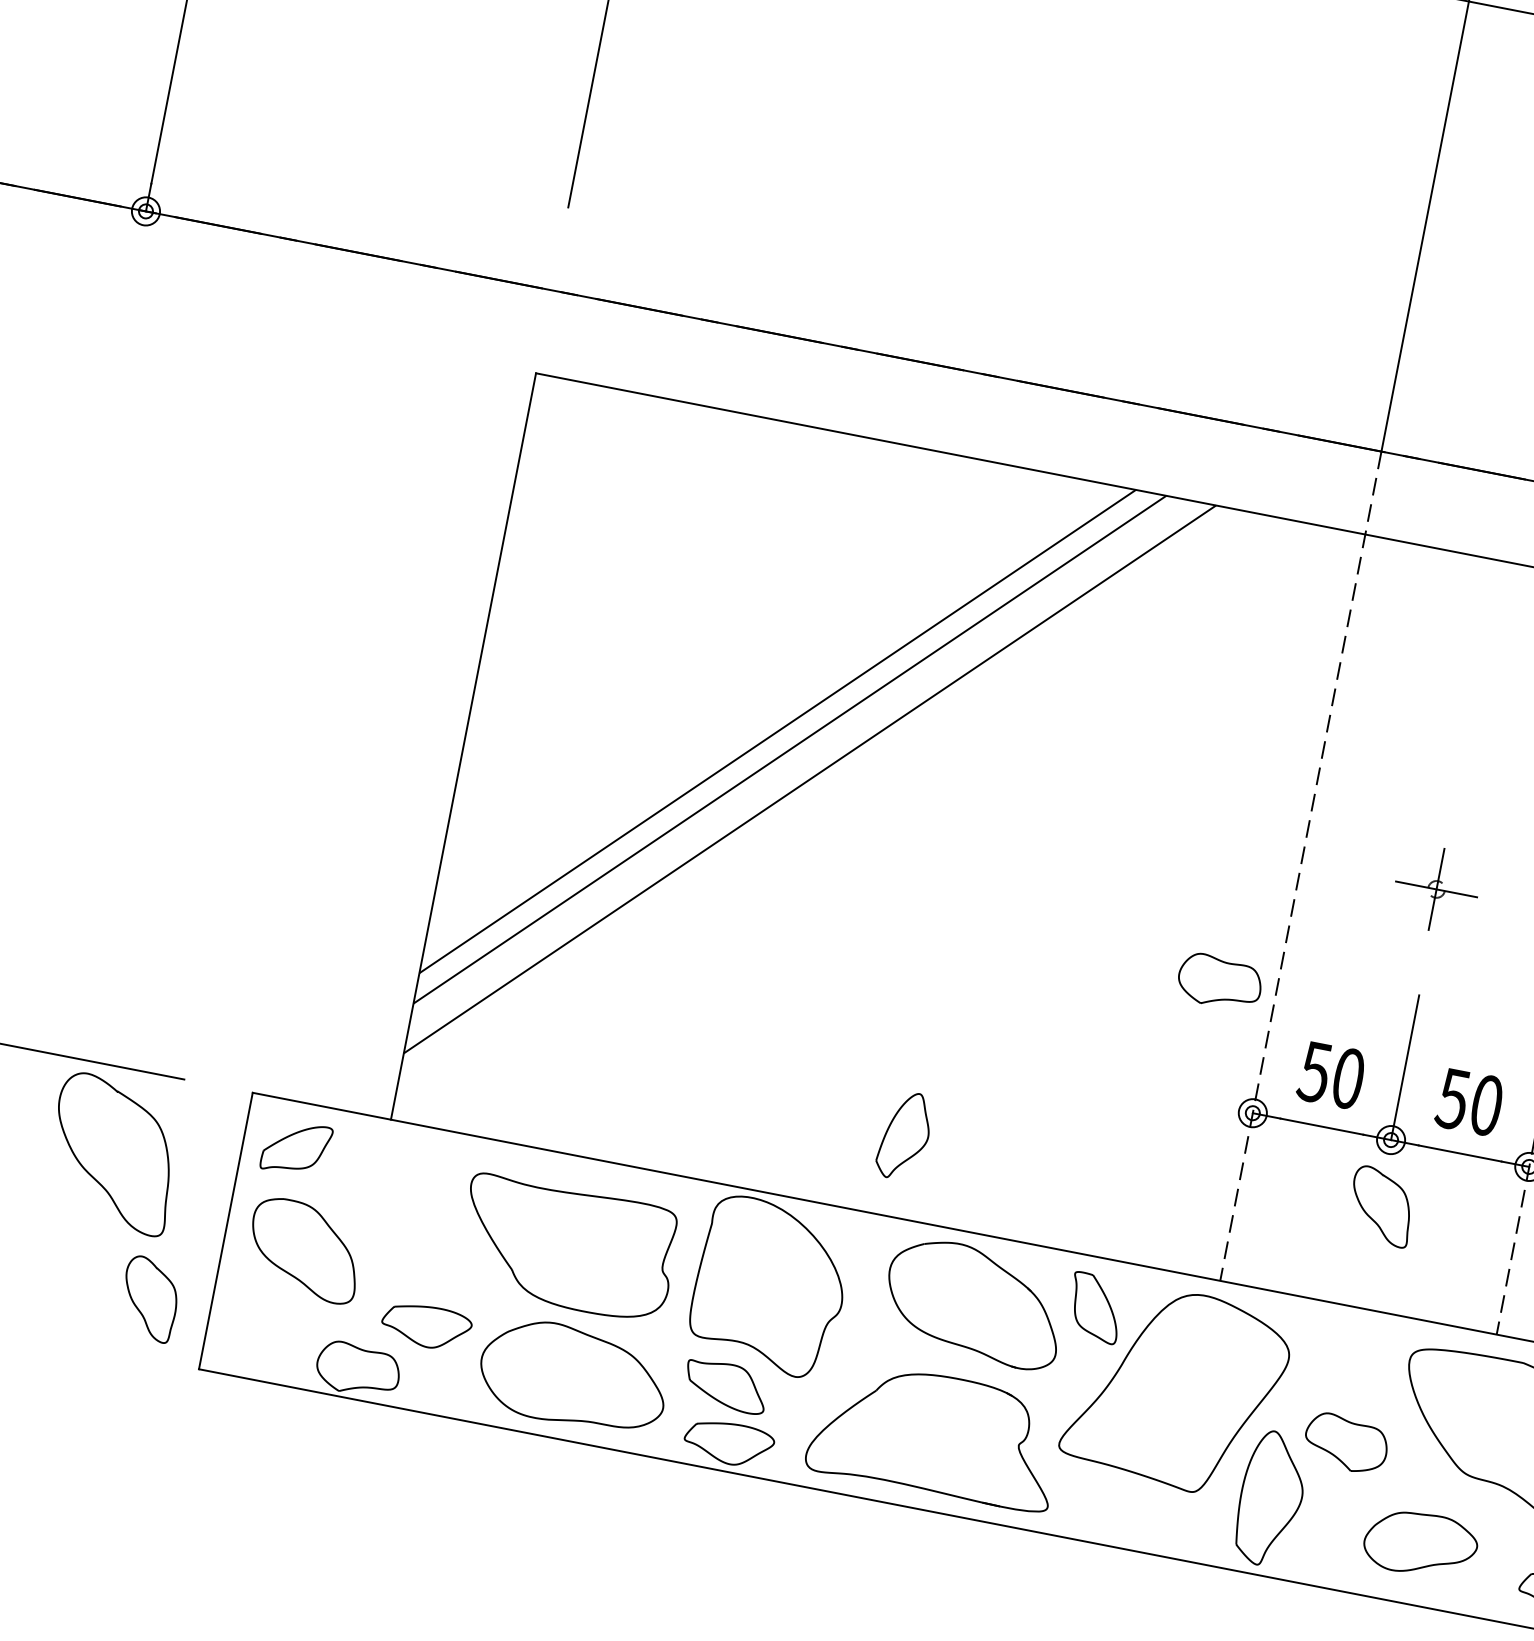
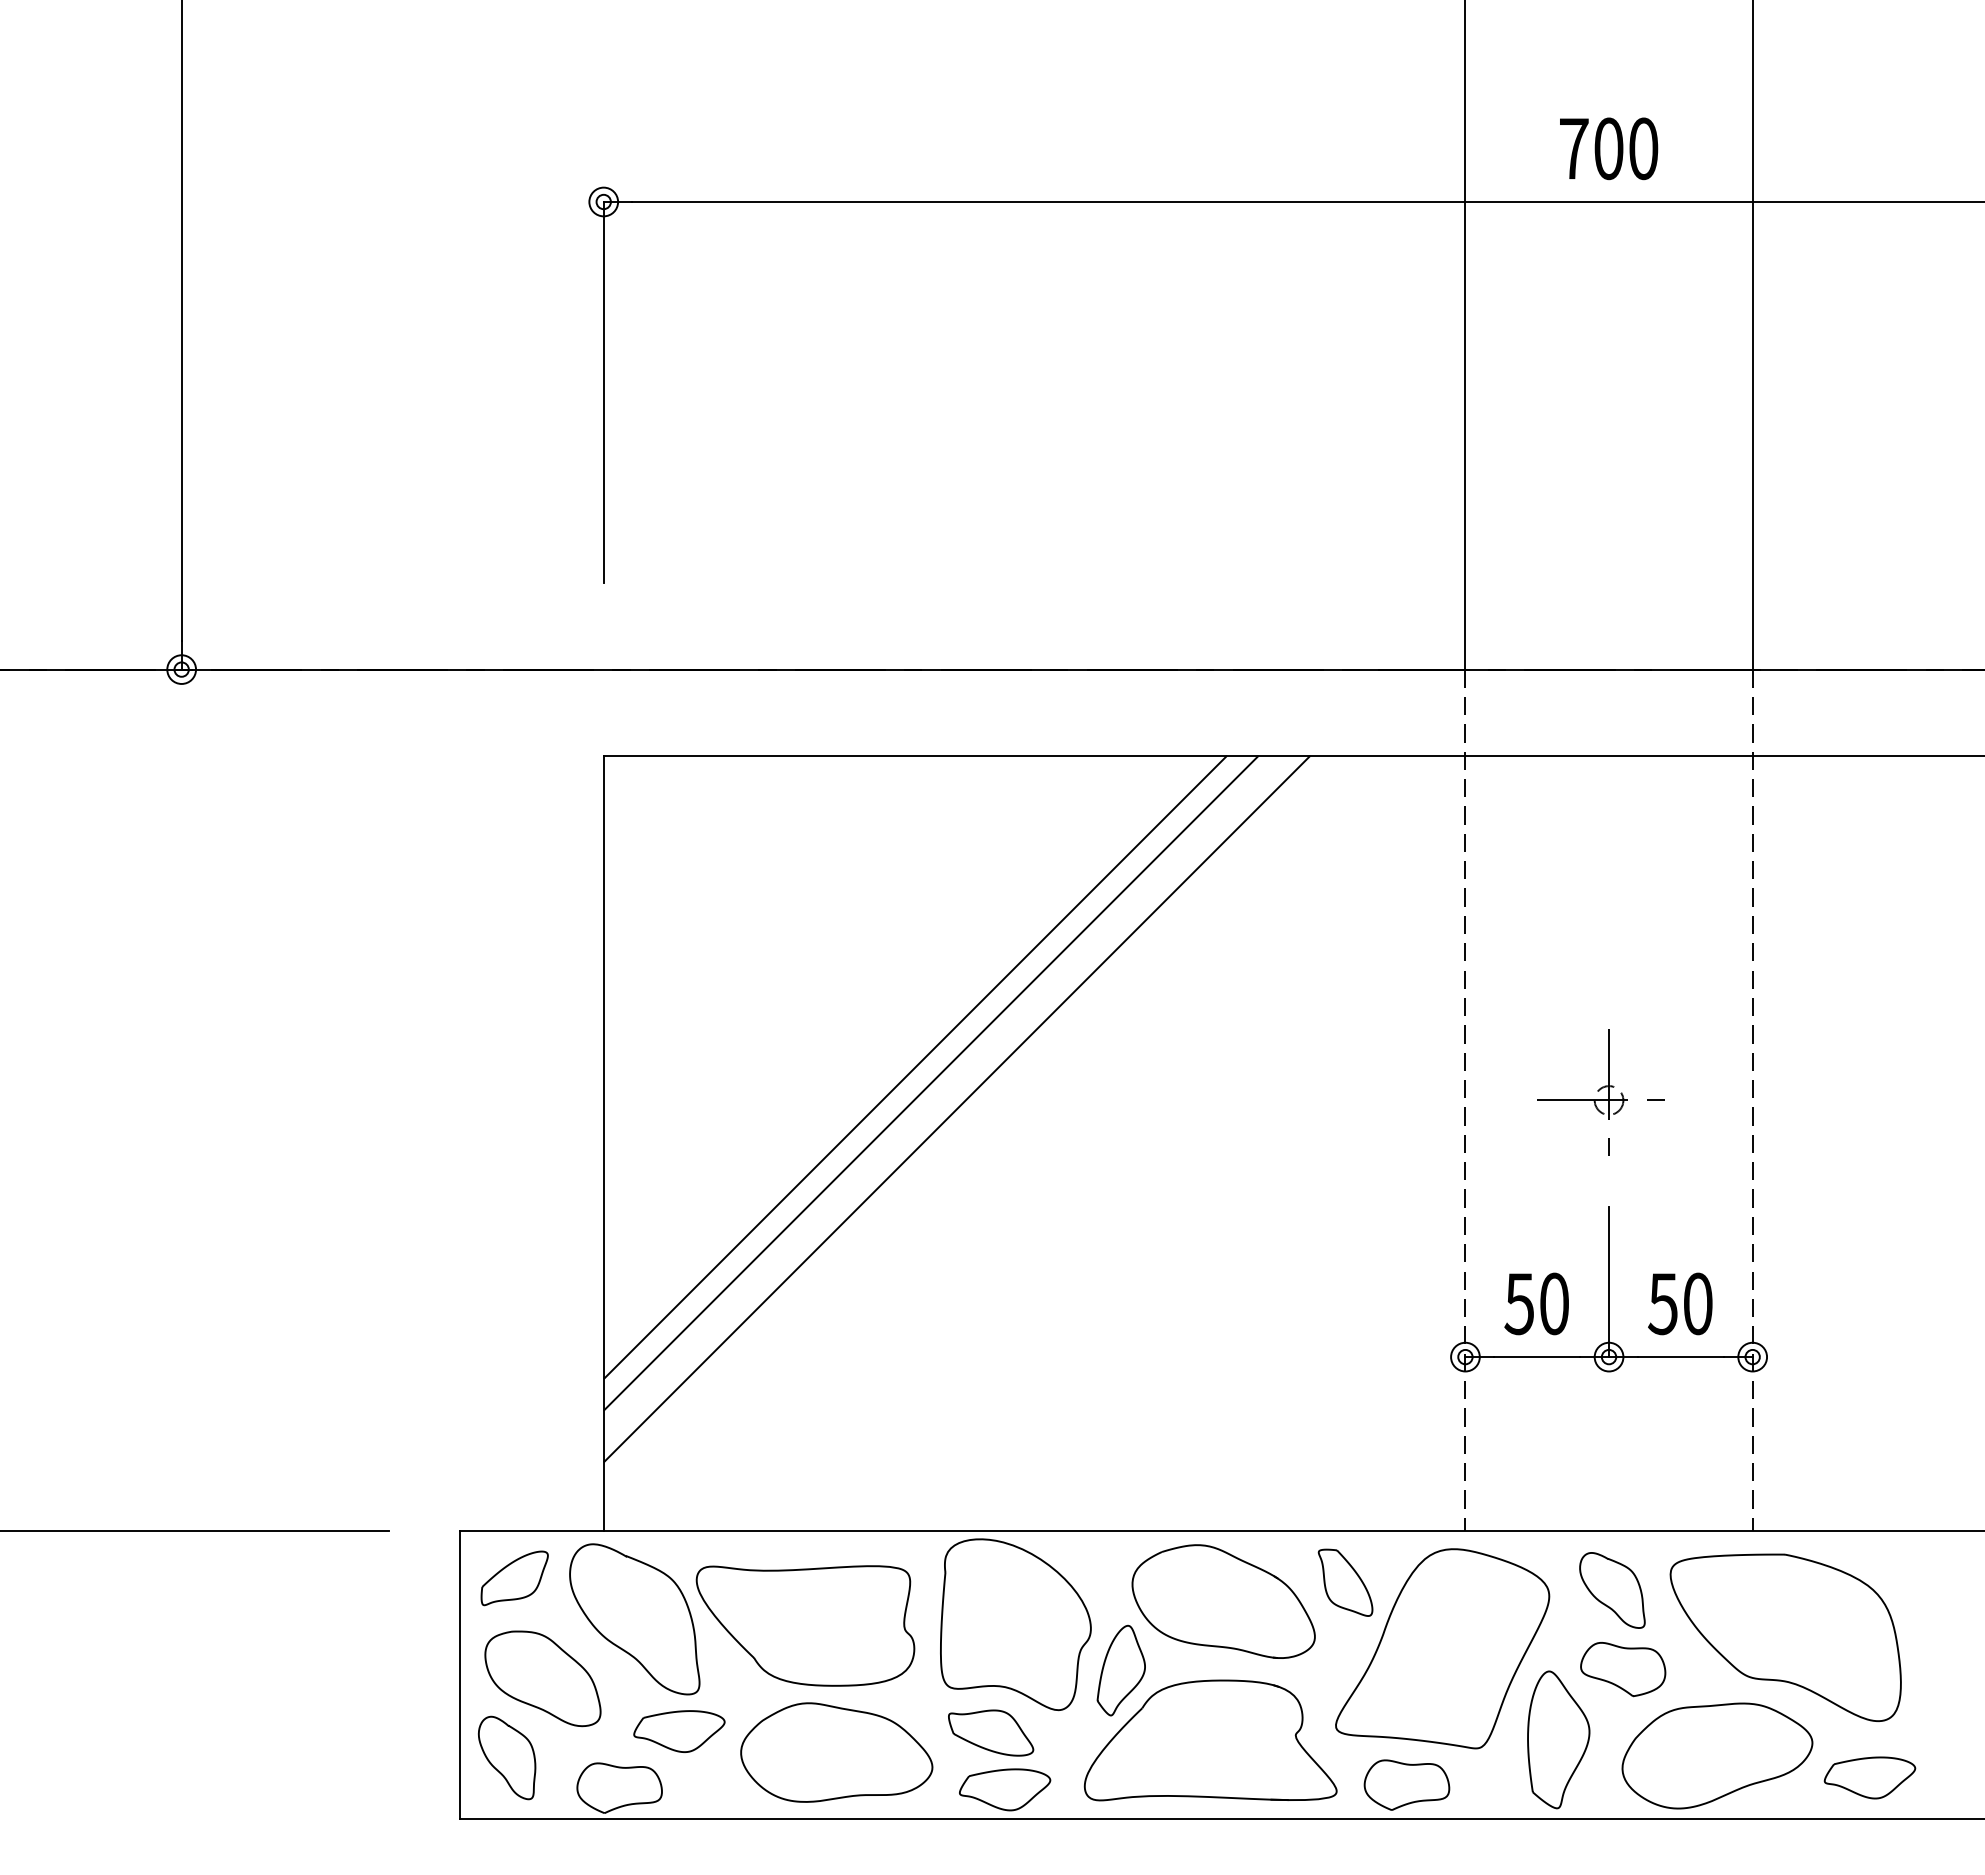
part: (1432, 883) -> (1600, 1092), size x1.67
part: (1219, 981) -> (1406, 1784), moved
part: (903, 1135) -> (1120, 1670), moved
curve: (93, 1175) -> (618, 1645), moved
curve: (1372, 1217) -> (1605, 1603), moved
curve: (140, 1309) -> (499, 1770), moved
part: (1420, 1543) -> (1717, 1755), size x1.67

